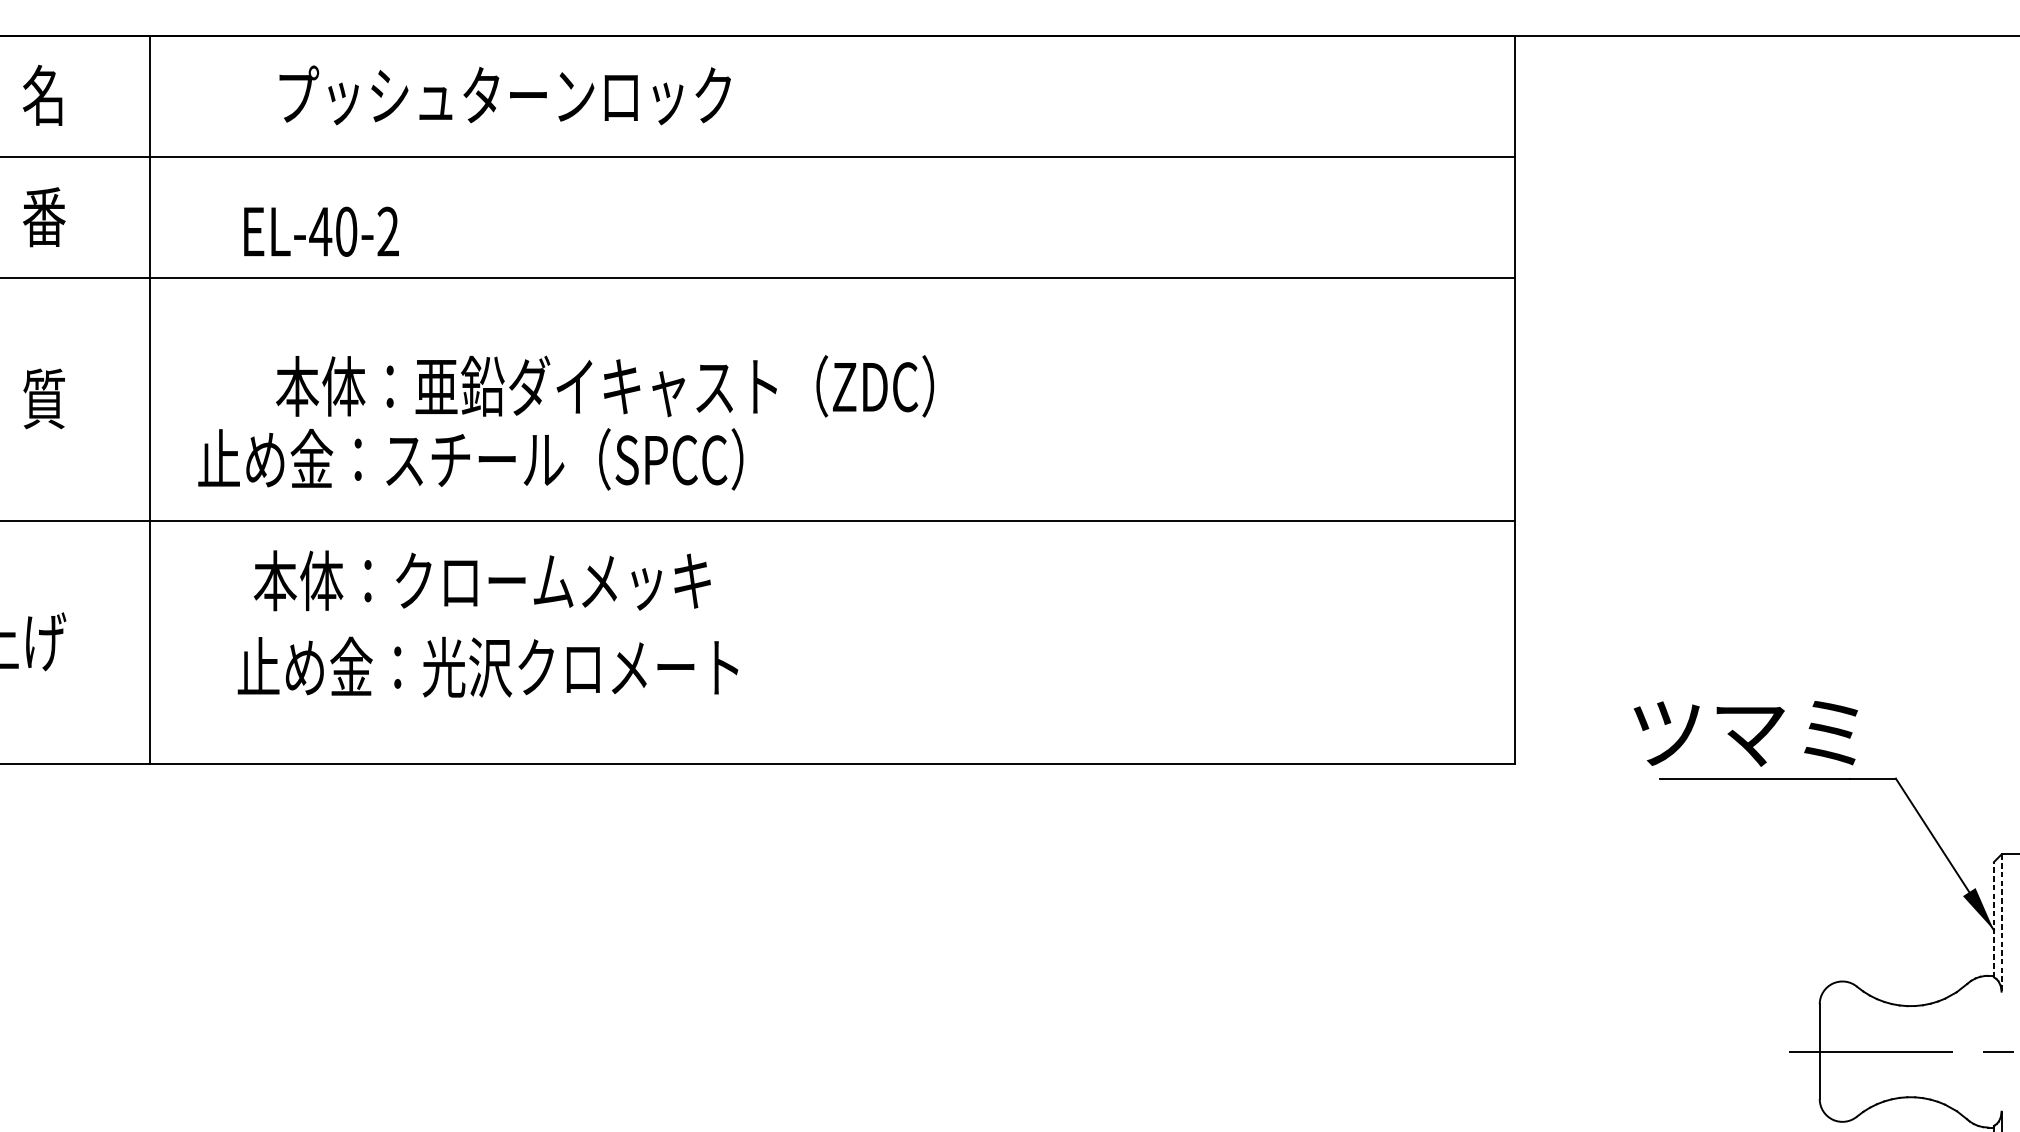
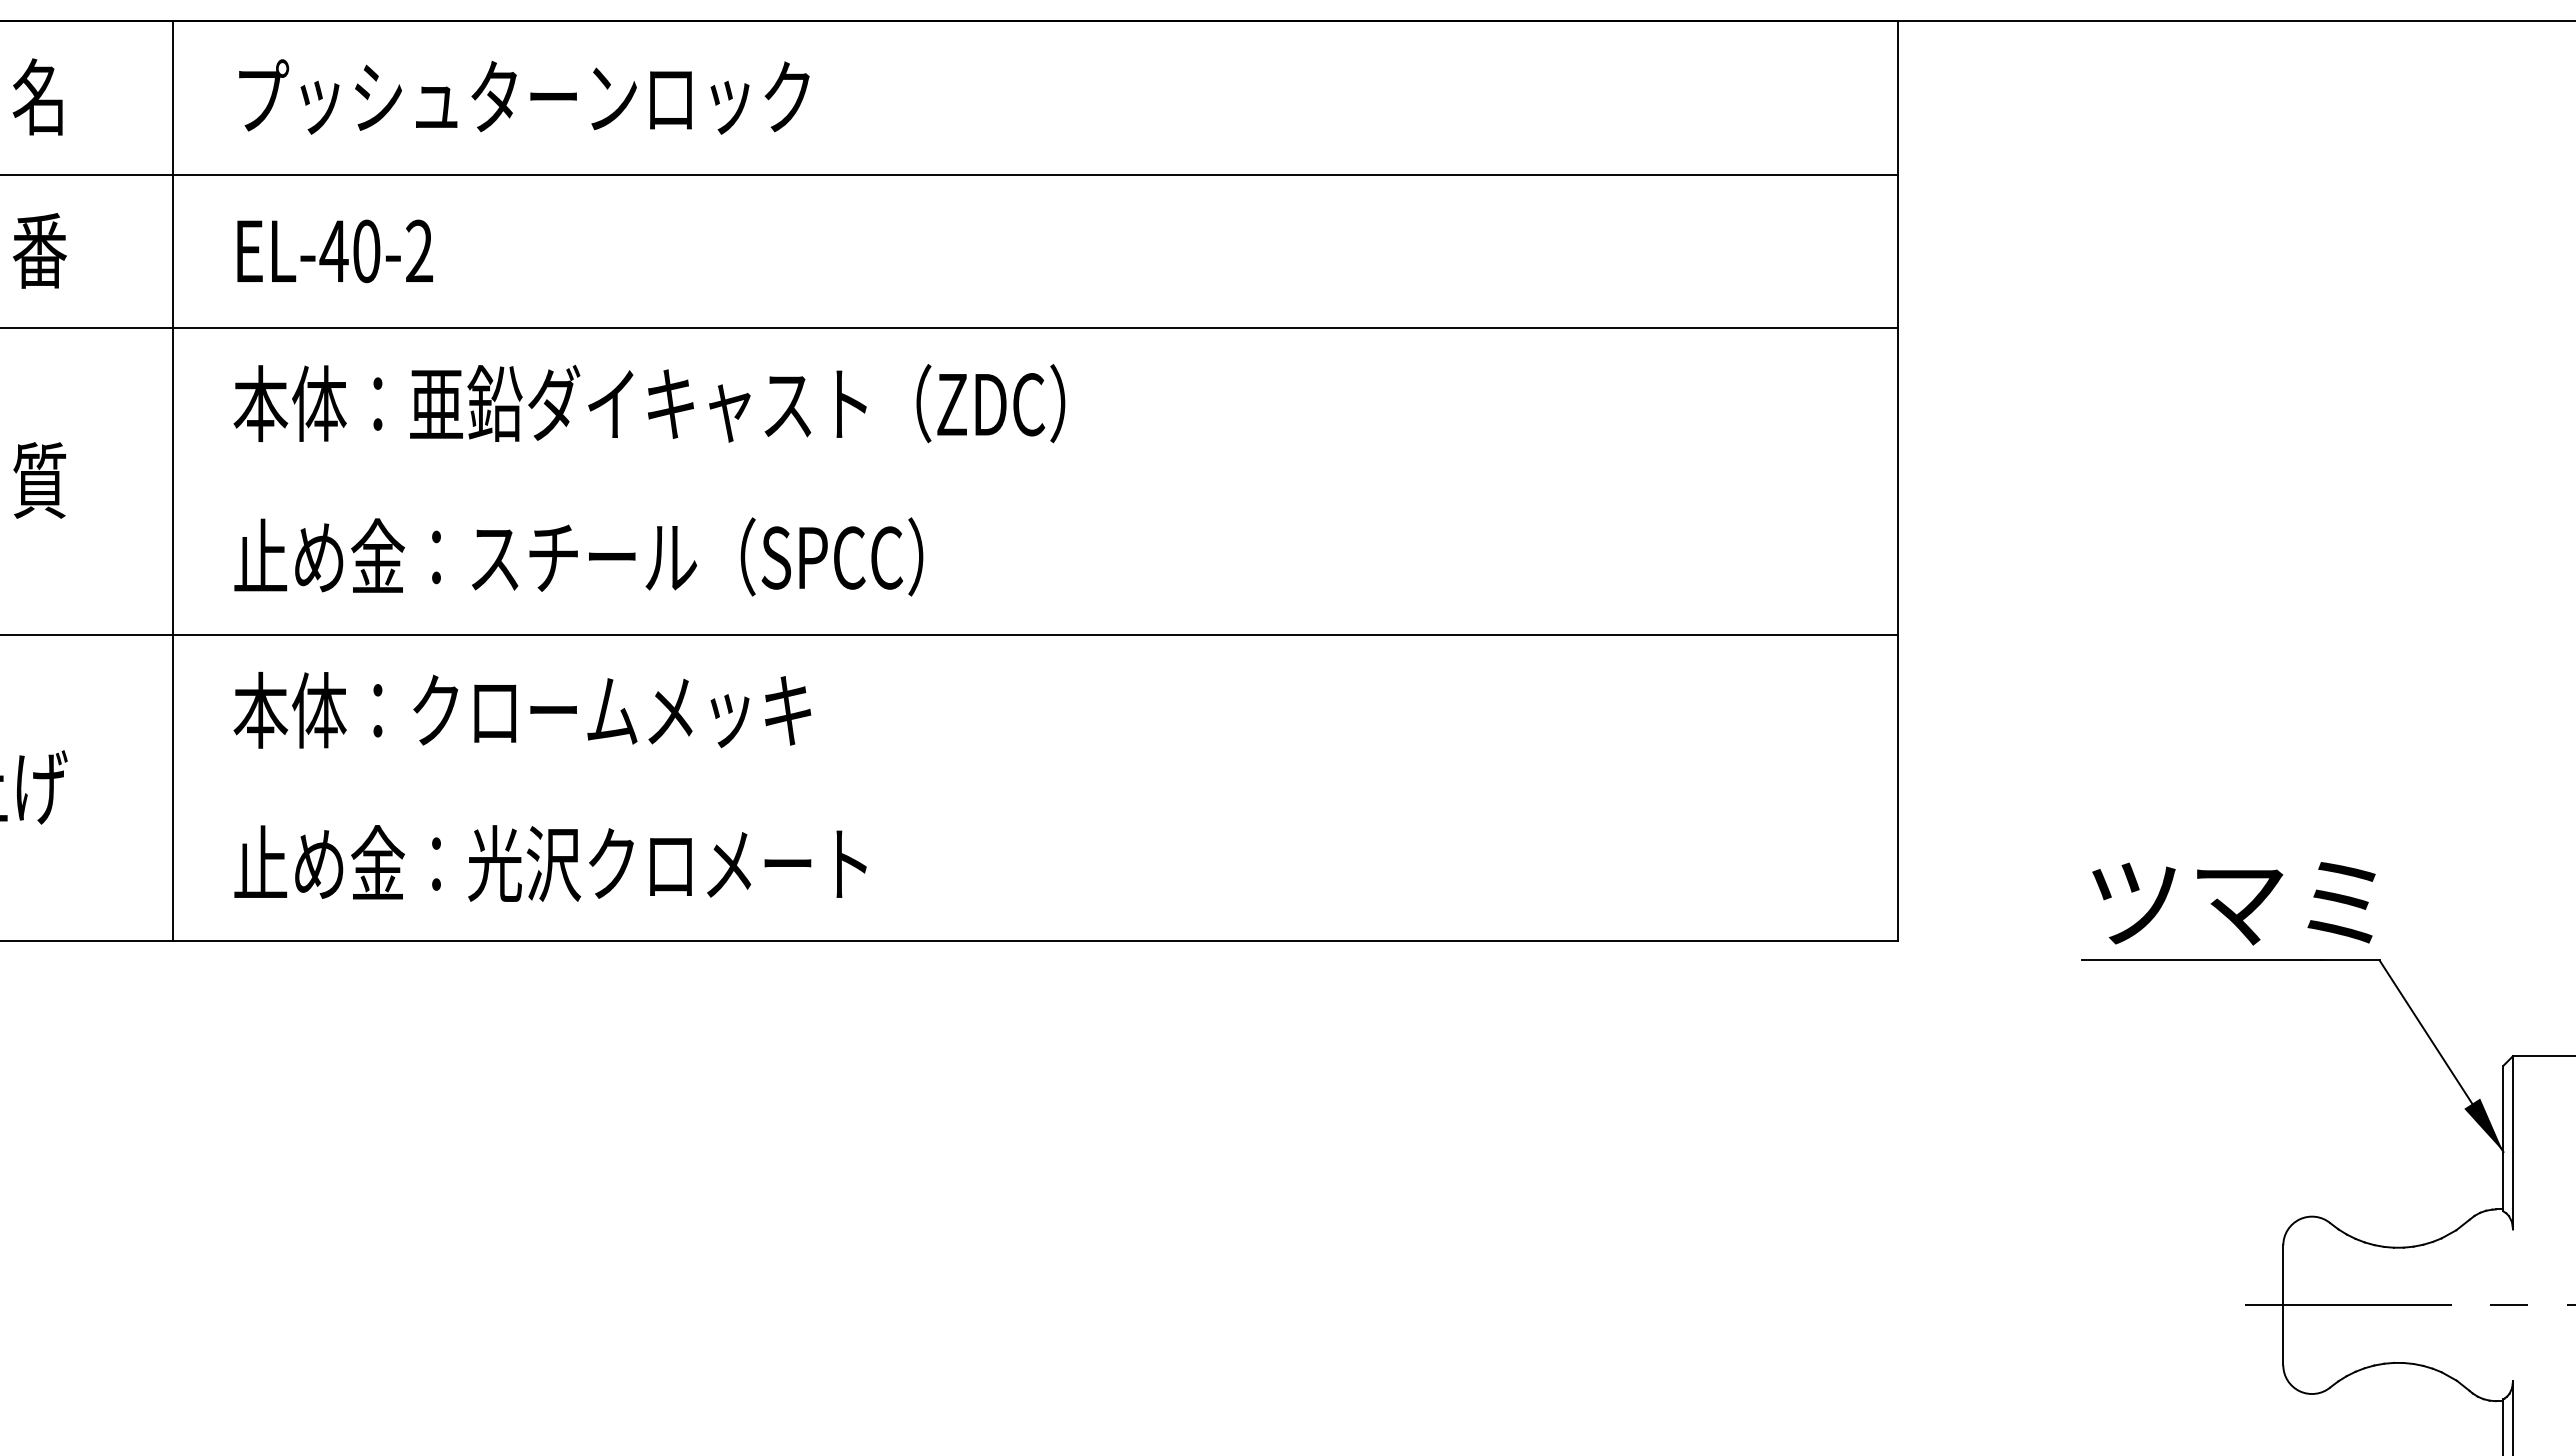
text: (505, 95) -> (524, 96), moved
text: (320, 231) -> (334, 251), moved
text: (605, 386) -> (649, 403), moved
text: (482, 580) -> (522, 710), moved
text: (487, 667) -> (550, 863), moved
text: (1745, 733) -> (2233, 903), moved
line: (1994, 919) -> (2503, 1138), dashed -> solid
line: (2001, 922) -> (2513, 1142), dashed -> solid

